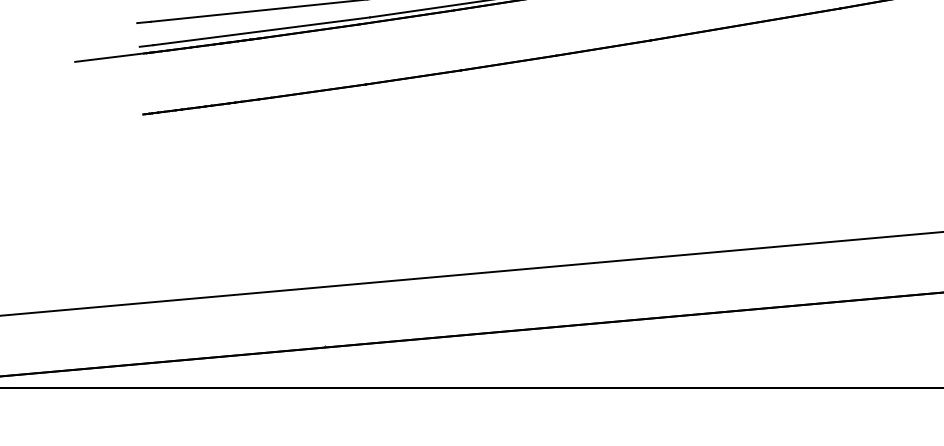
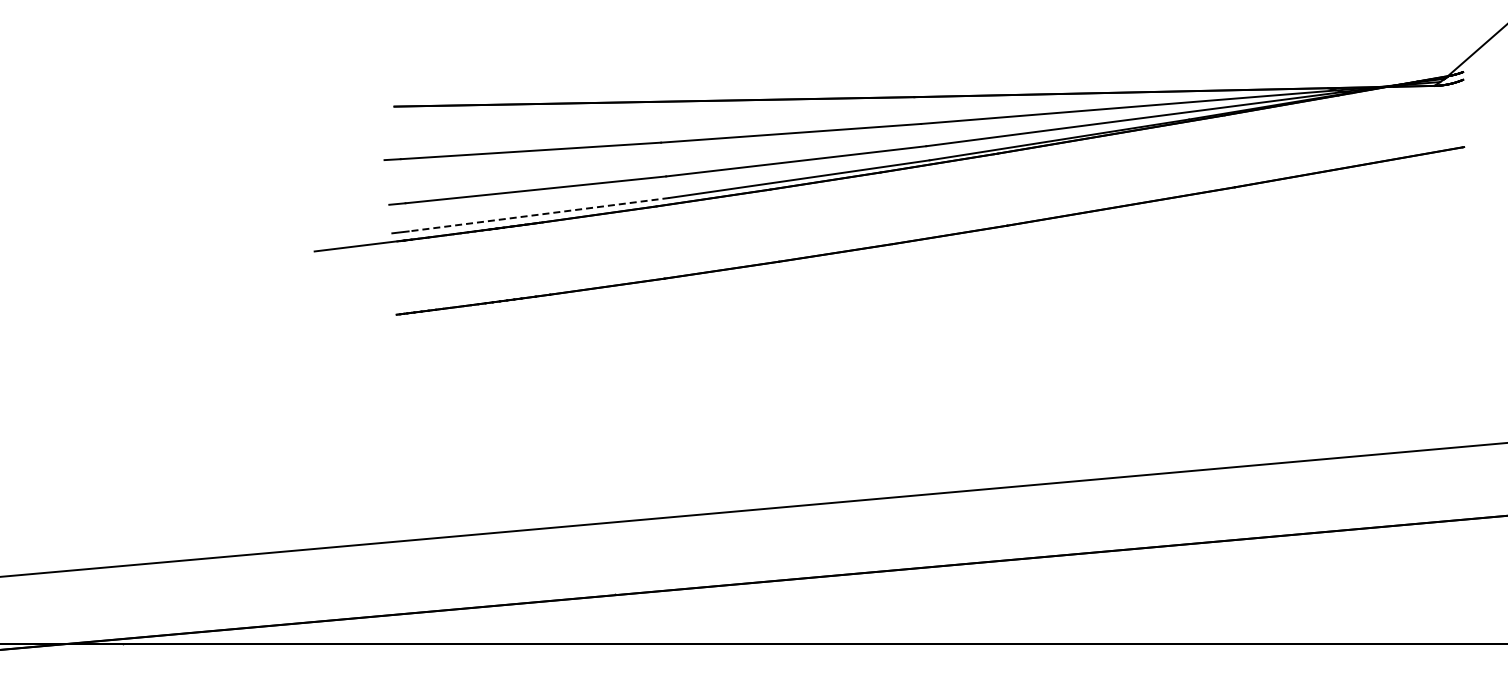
line: (261, 31) -> (538, 214), solid -> dashed

